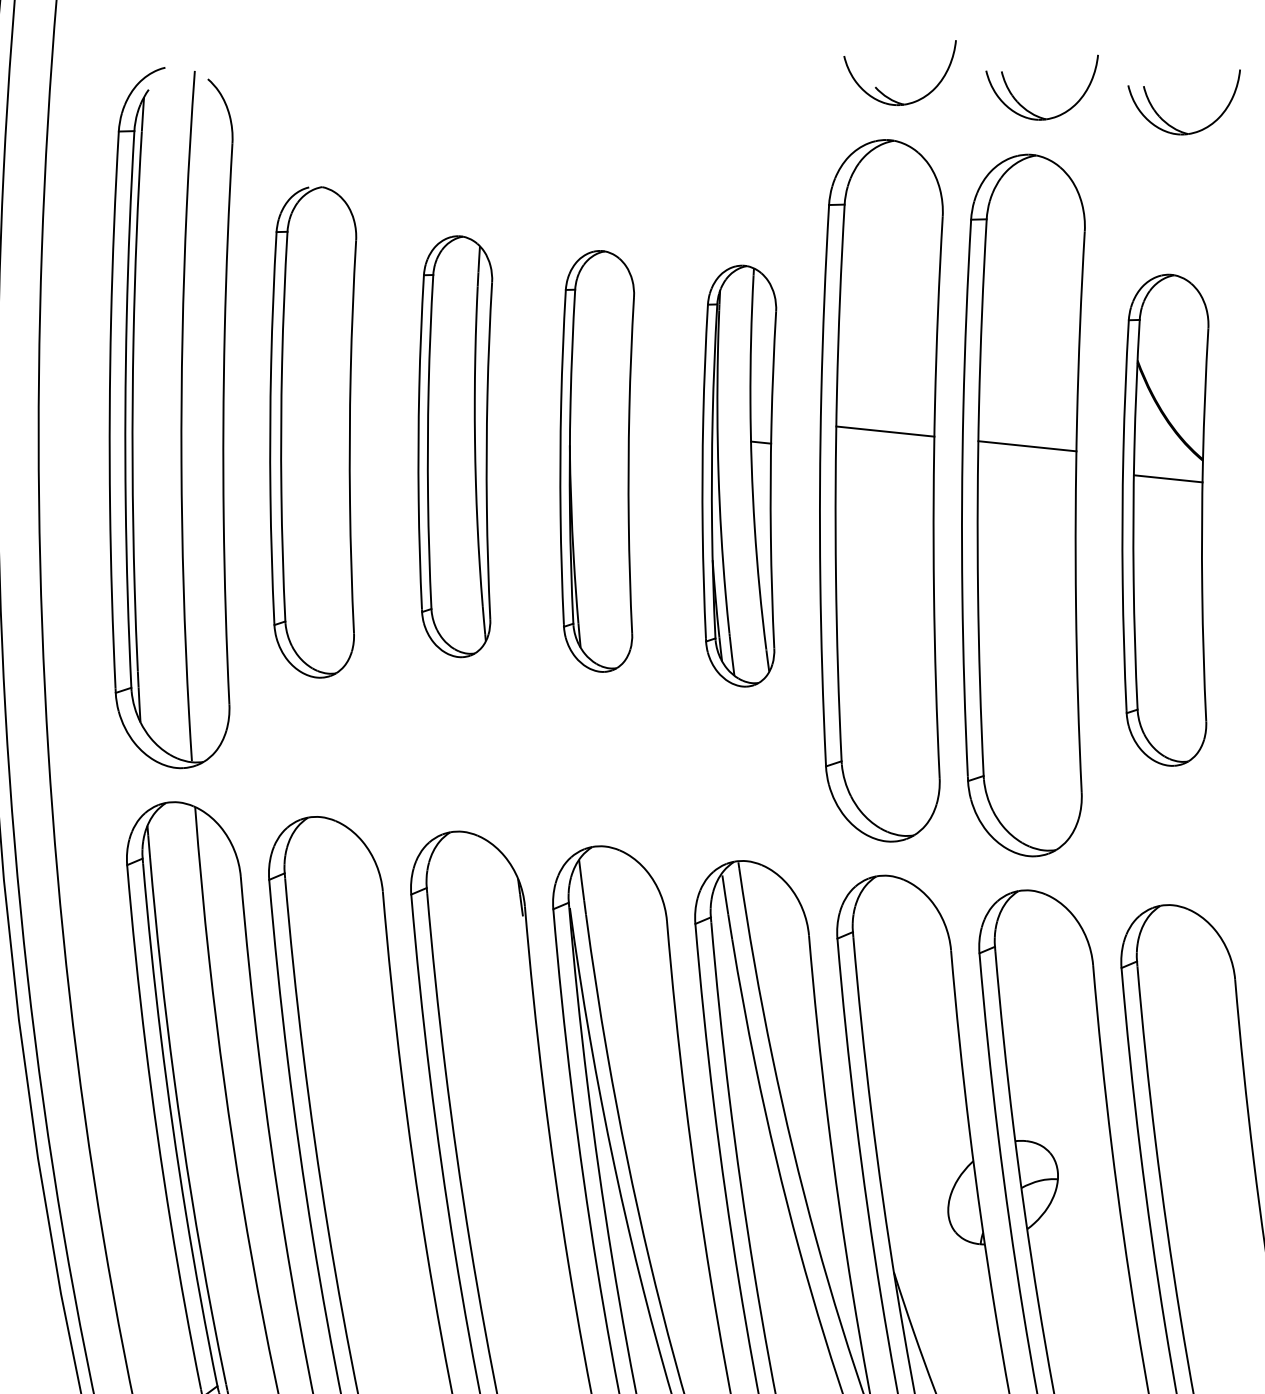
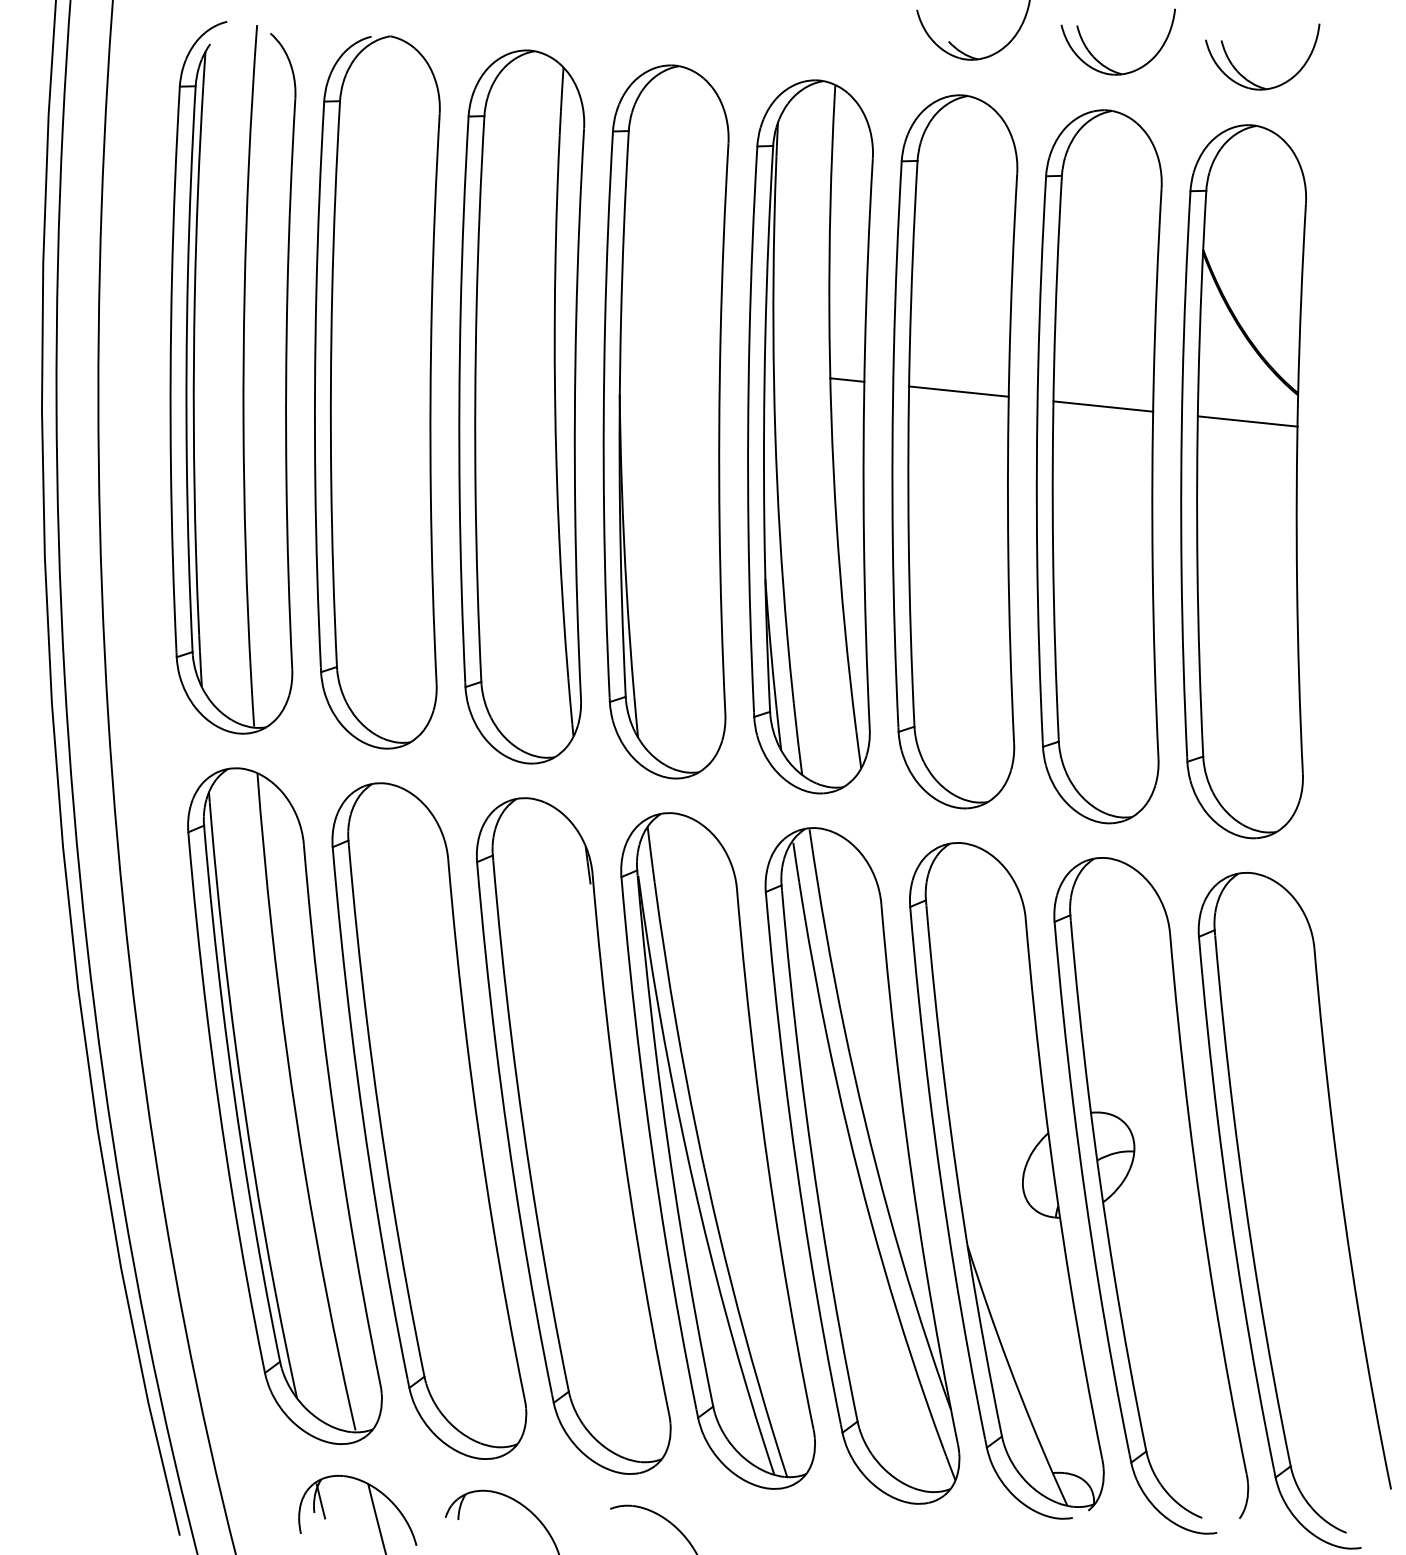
part: (313, 432) -> (377, 392), size x1.43
part: (454, 446) -> (521, 406), size x1.67
part: (596, 460) -> (665, 421), size x1.67
part: (739, 475) -> (810, 436), size x1.67
part: (1165, 520) -> (1243, 481), size x1.43

